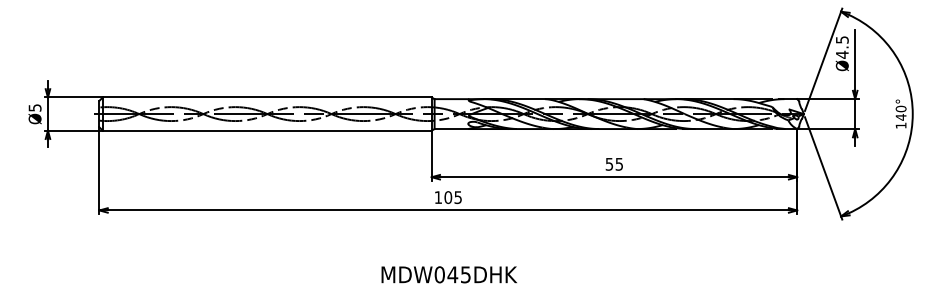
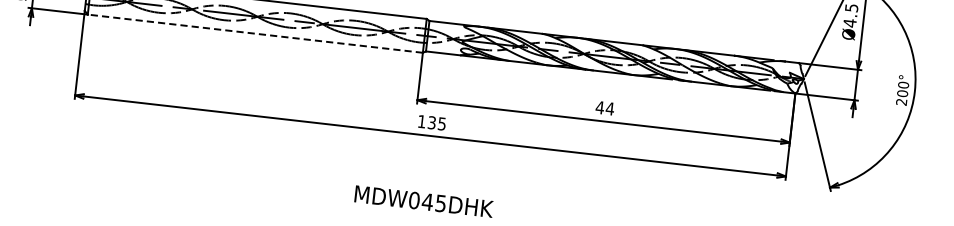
text: (900, 121) -> (901, 97), 140° -> 200°
line: (266, 130) -> (254, 33), solid -> dashed
text: (614, 164) -> (605, 108), 55 -> 44
text: (448, 197) -> (432, 122), 105 -> 135

